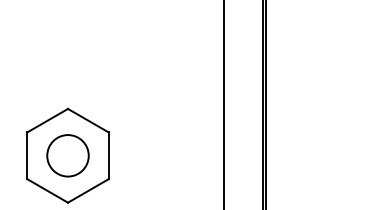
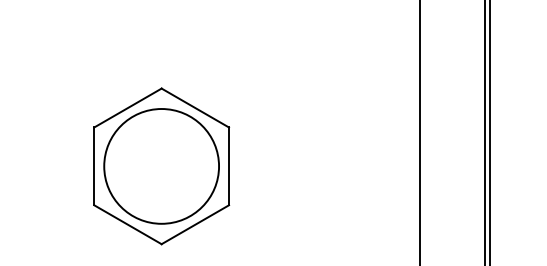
circle: (67, 155) -> (160, 165), size x1.67

